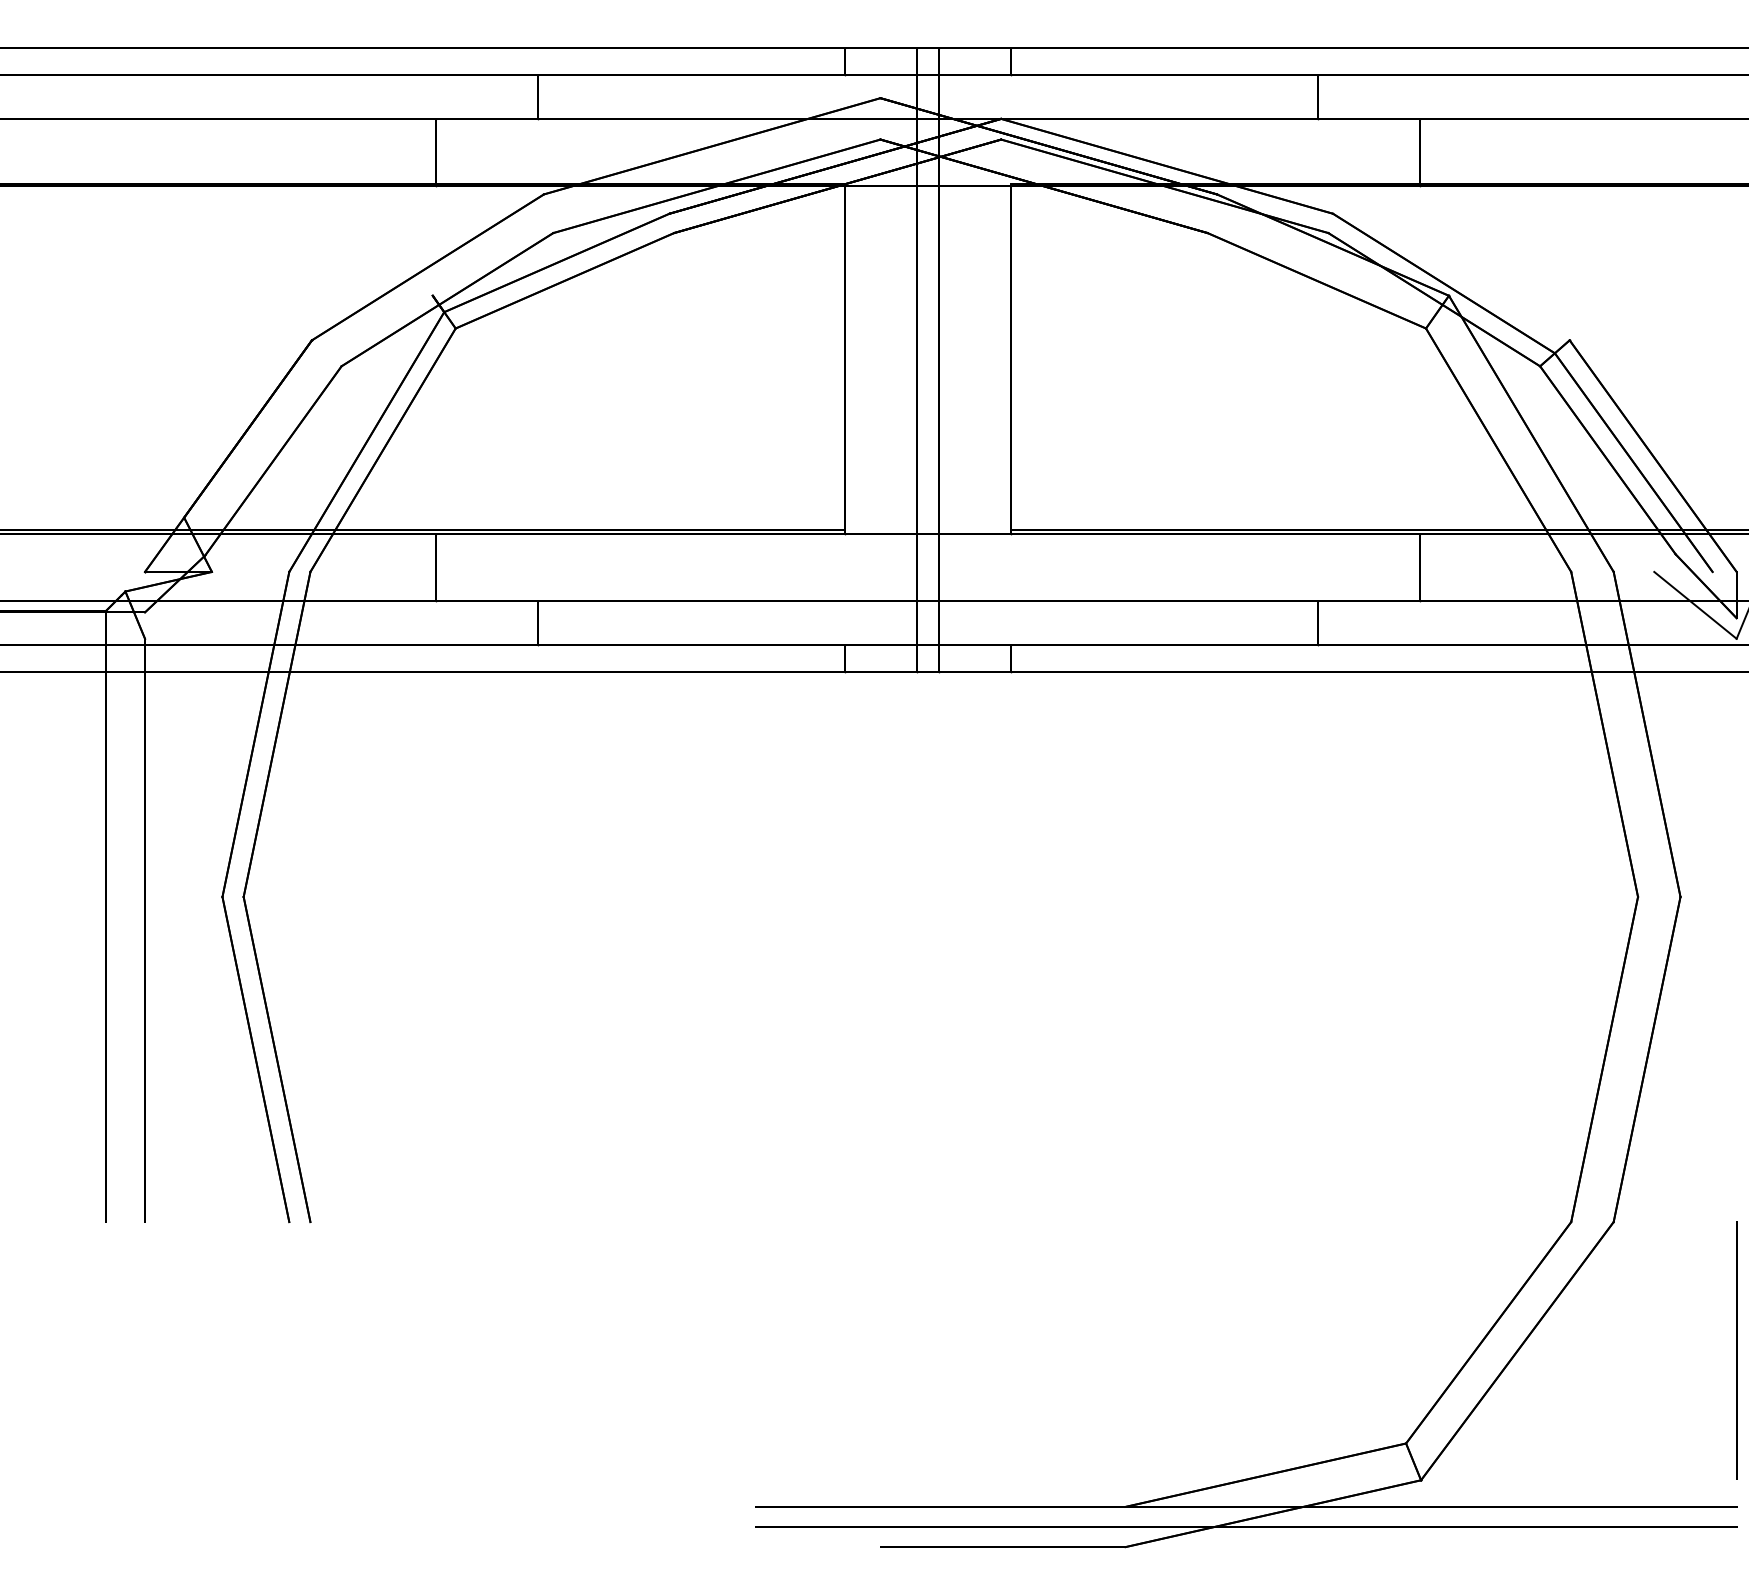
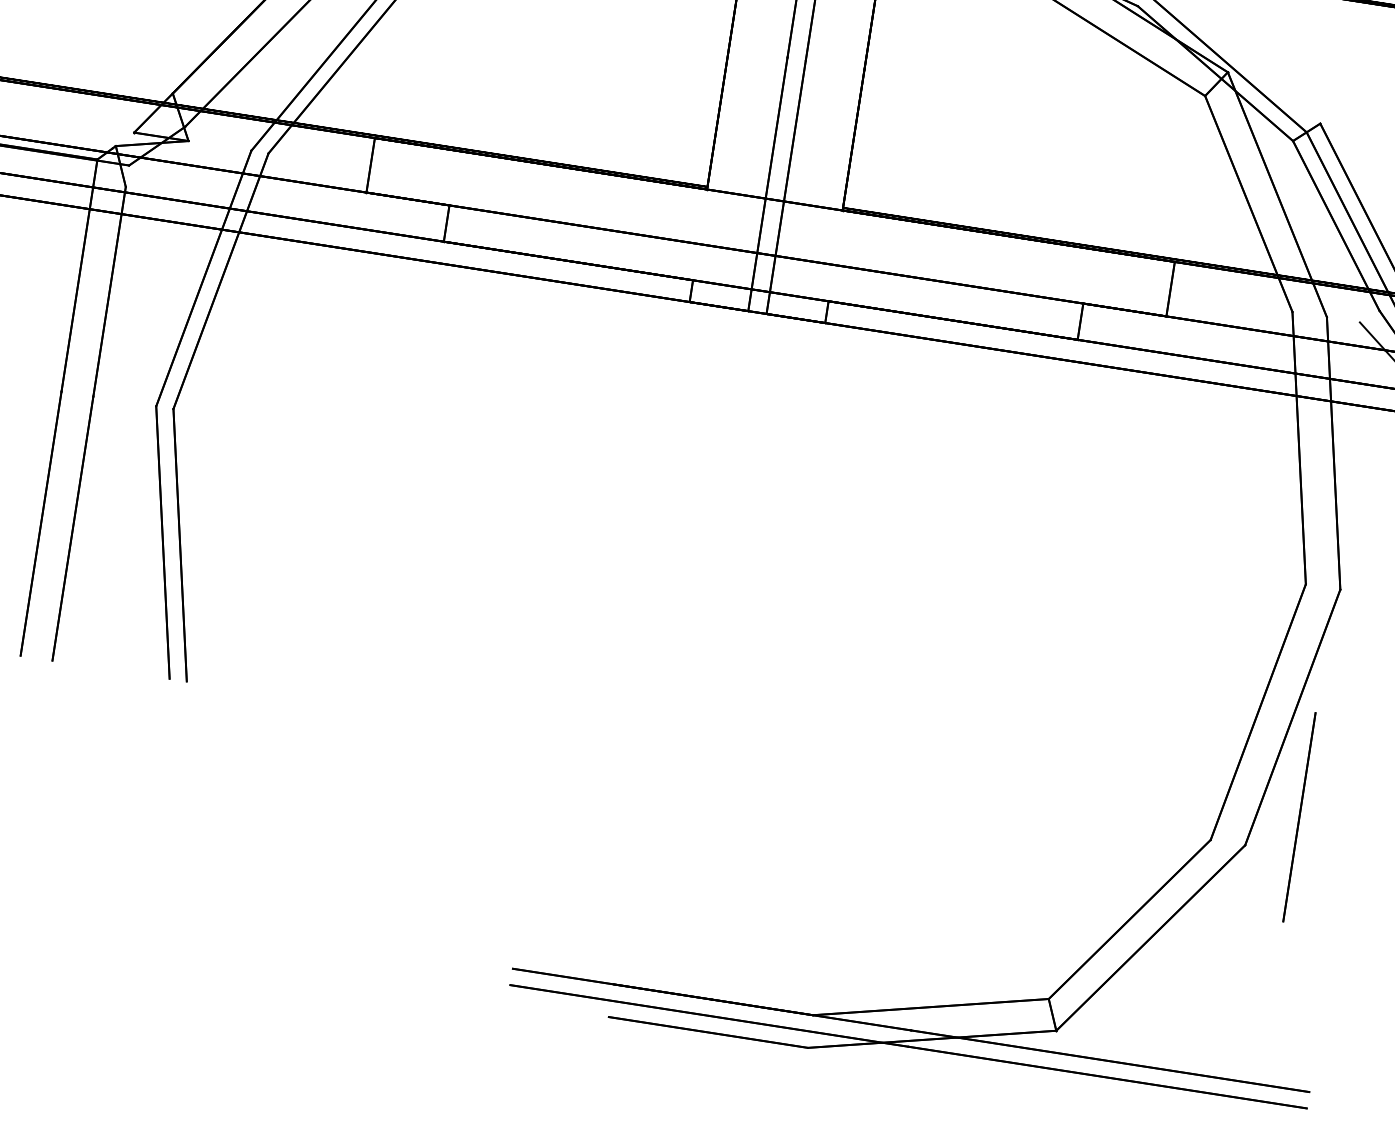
line: (1736, 1350) -> (1299, 817), moved

